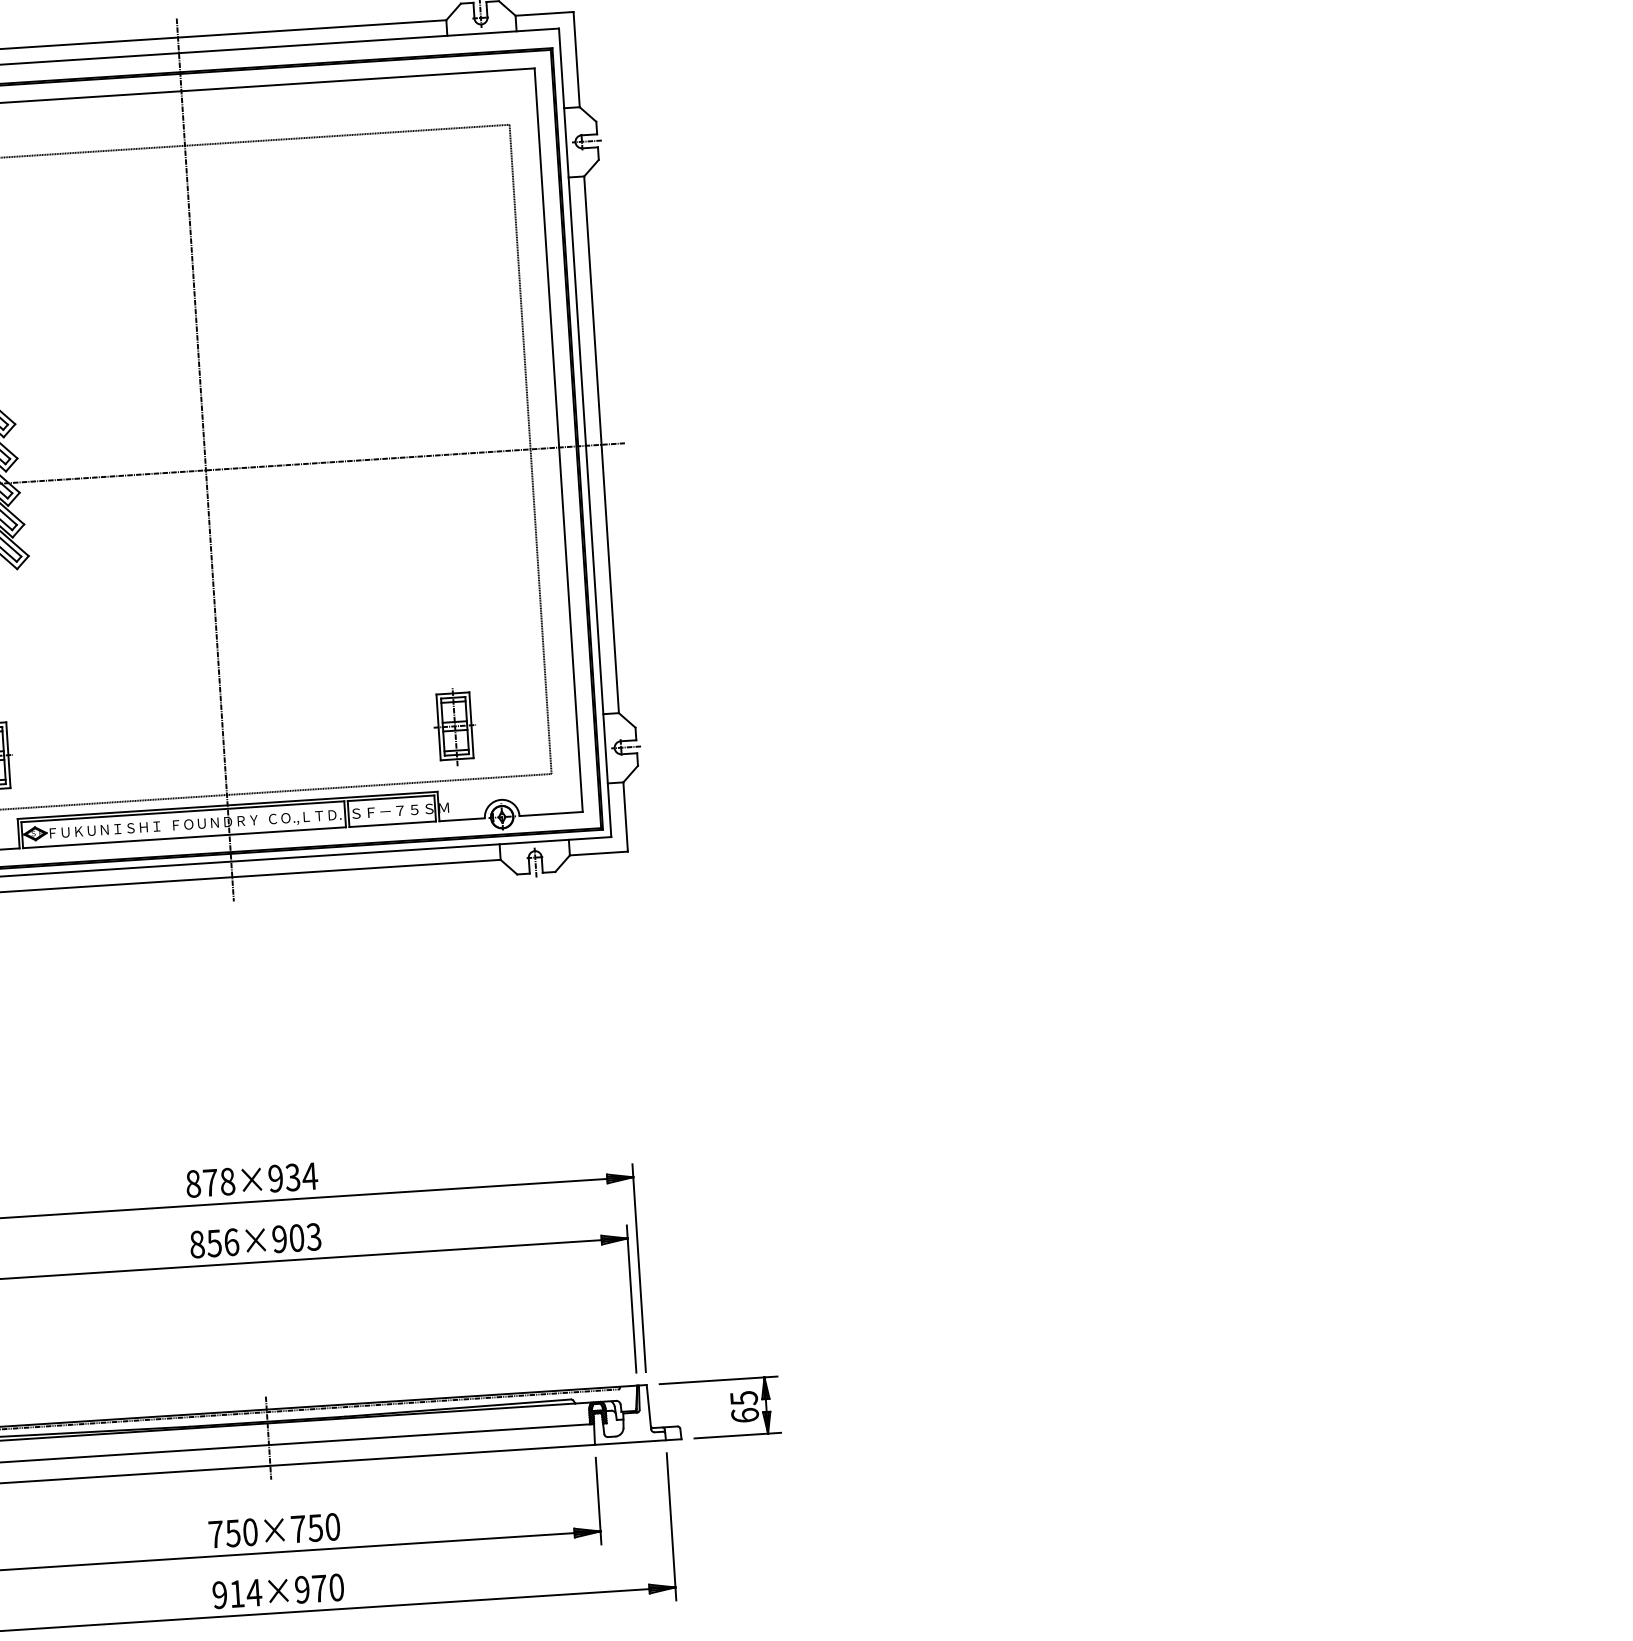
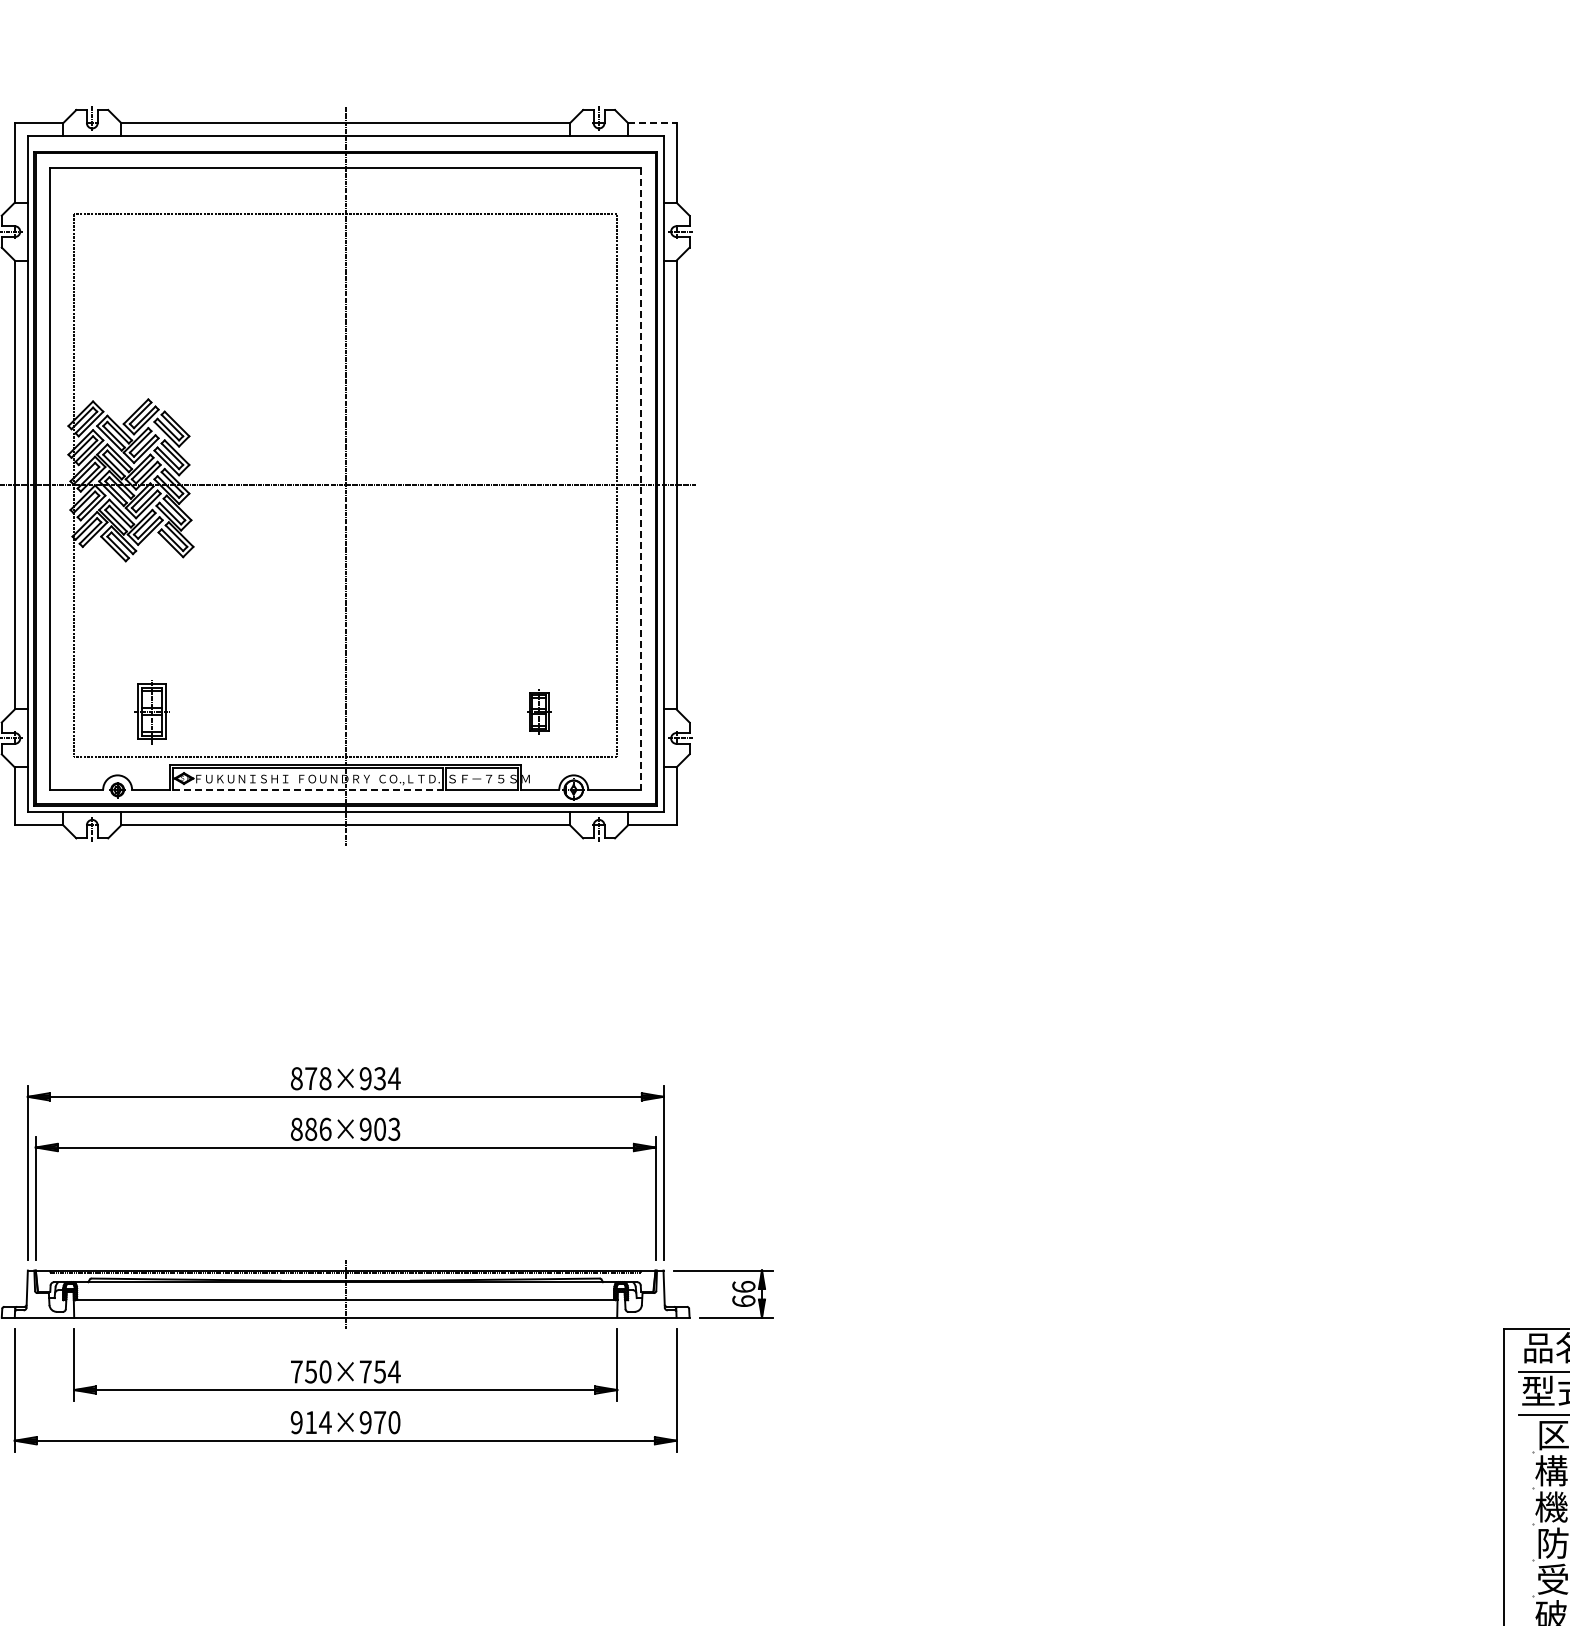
line: (544, 14) -> (652, 123), solid -> dashed
line: (559, 439) -> (641, 478), solid -> dashed
part: (454, 727) -> (538, 712), size x0.7
line: (185, 837) -> (308, 789), solid -> dashed
text: (214, 1242) -> (311, 1128), 856×903 -> 886×903
text: (743, 1397) -> (743, 1286), 65 -> 66
text: (331, 1526) -> (393, 1371), 750×750 -> 750×754

